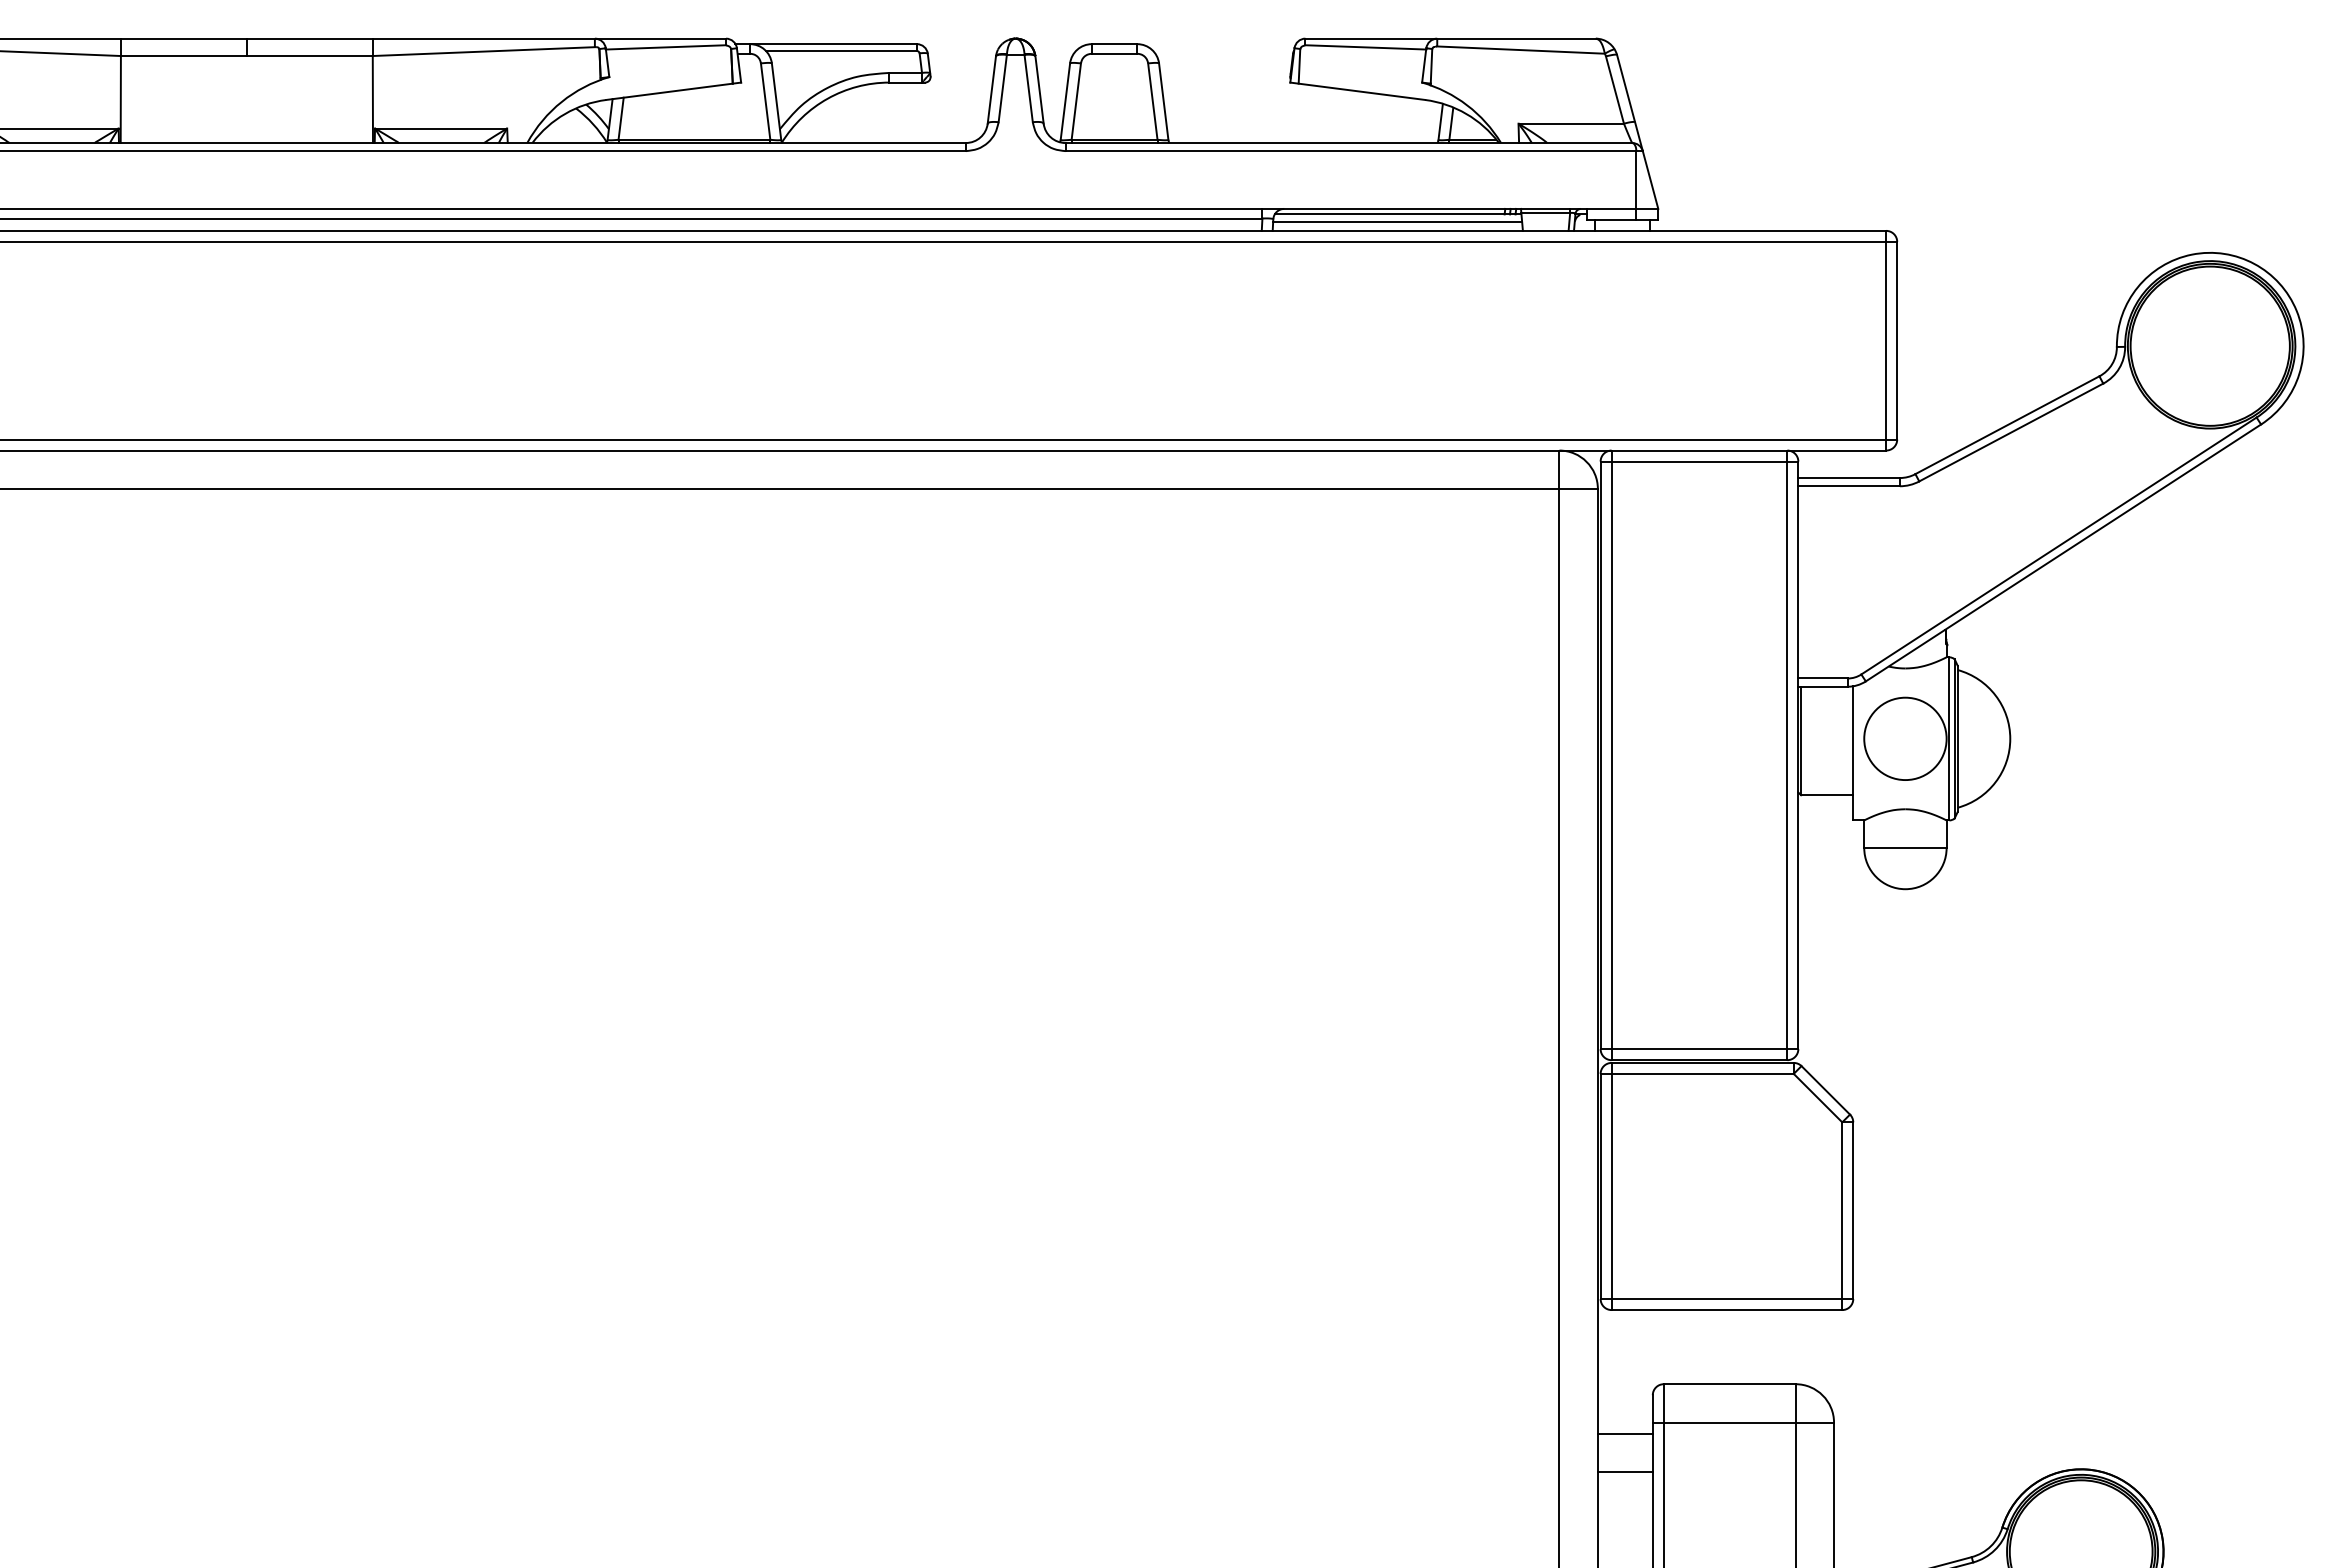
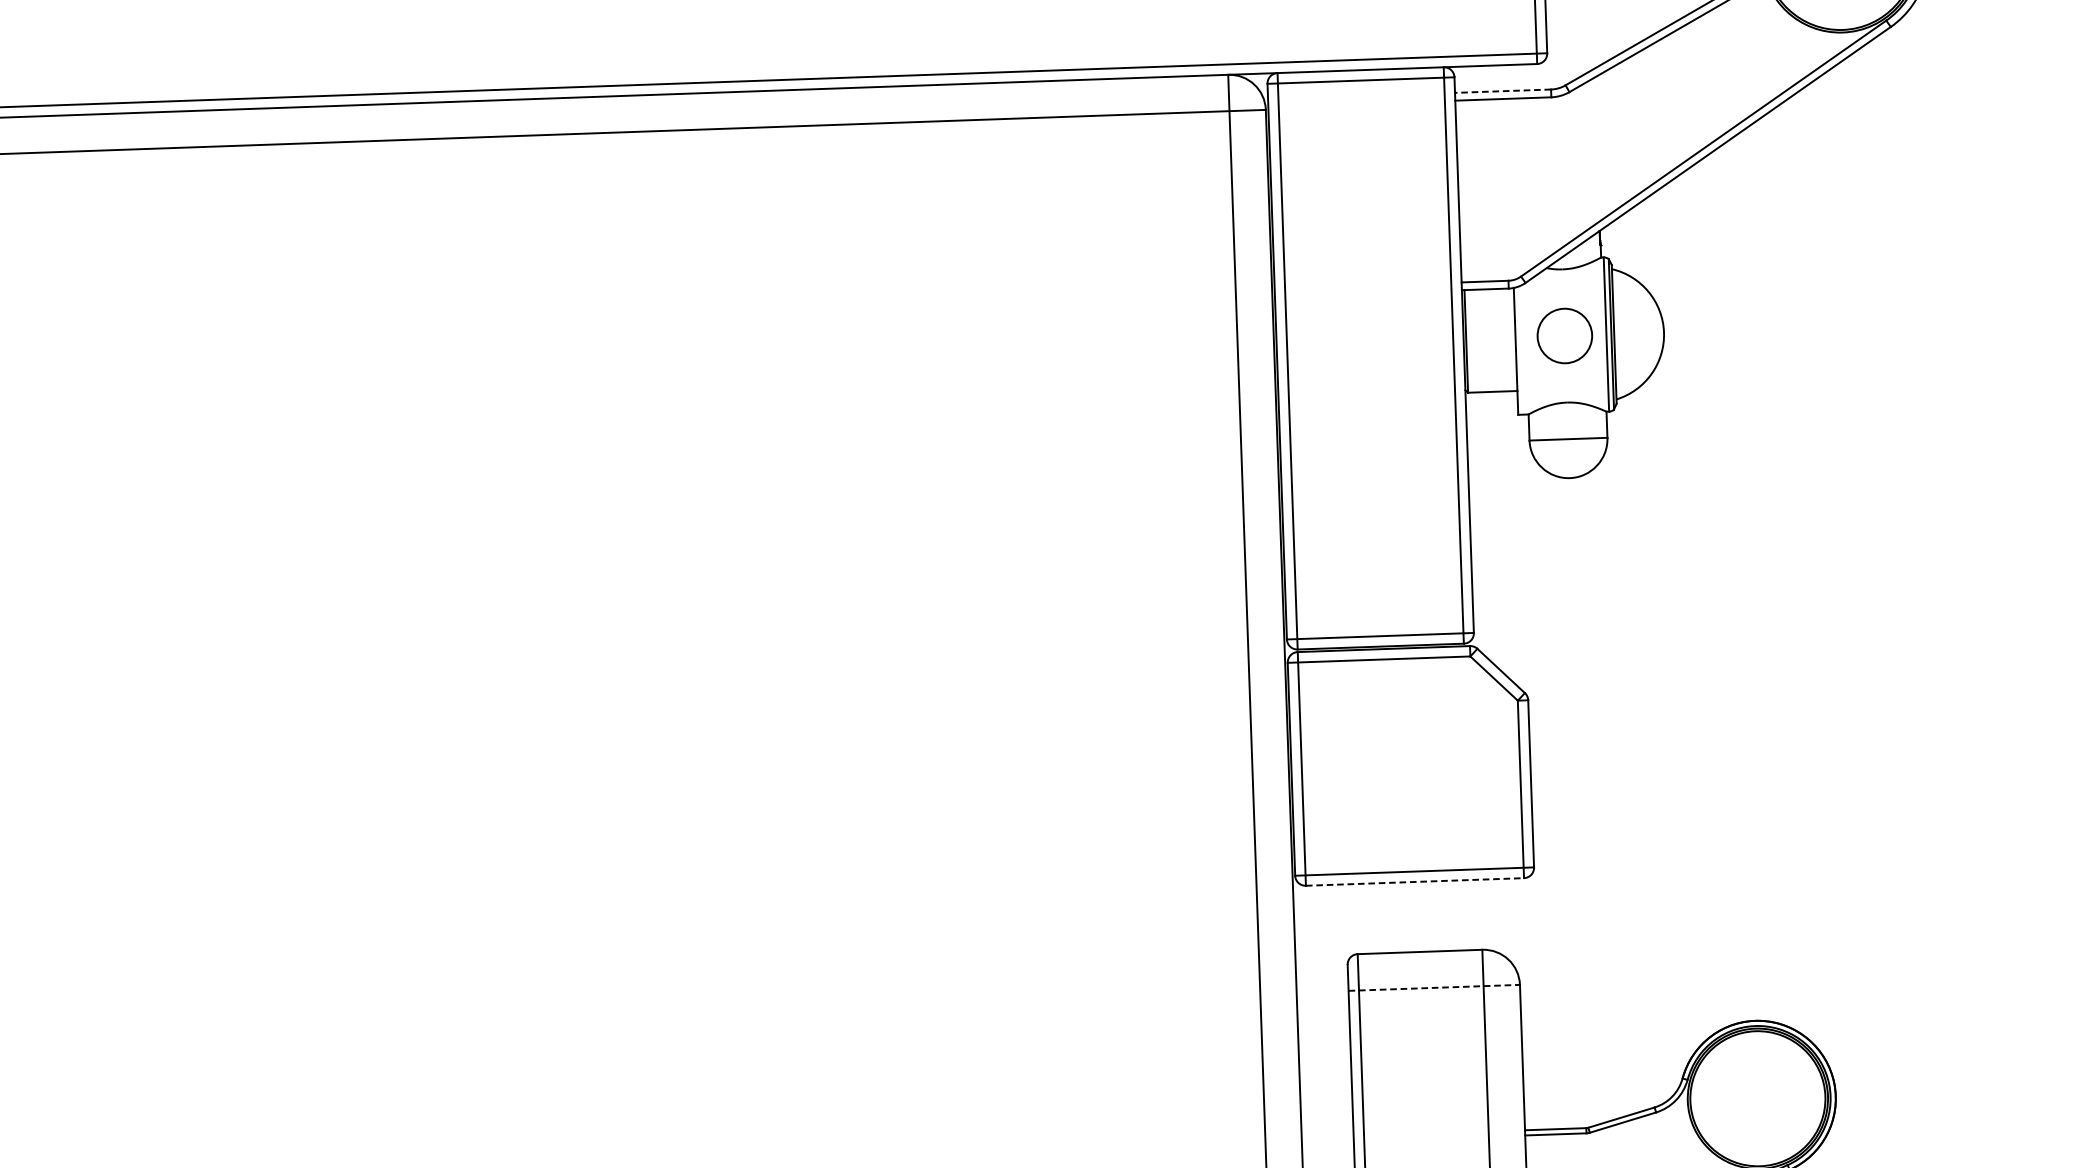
line: (1849, 478) -> (1503, 91), solid -> dashed
circle: (1905, 738) -> (1564, 335), size x0.7
line: (1727, 1310) -> (1415, 882), solid -> dashed
line: (1743, 1422) -> (1434, 987), solid -> dashed
line: (1624, 1433) -> (1322, 1002), removed
line: (1624, 1472) -> (1323, 1038), removed

